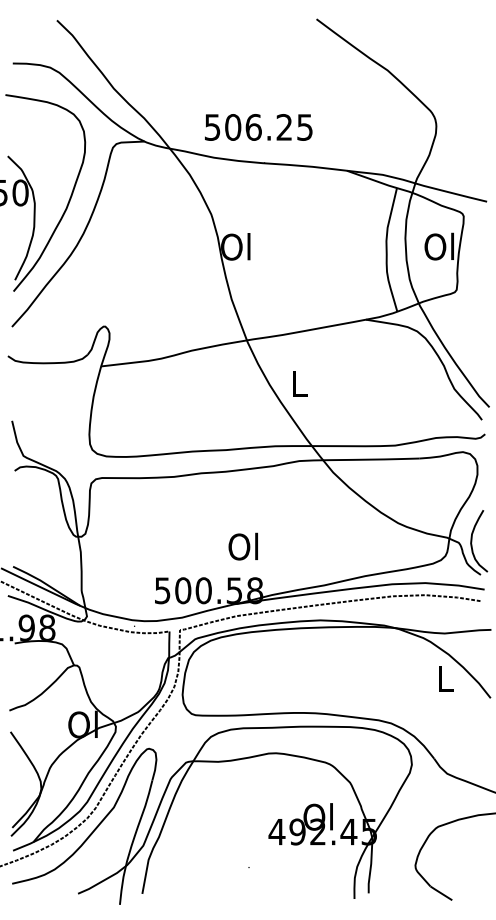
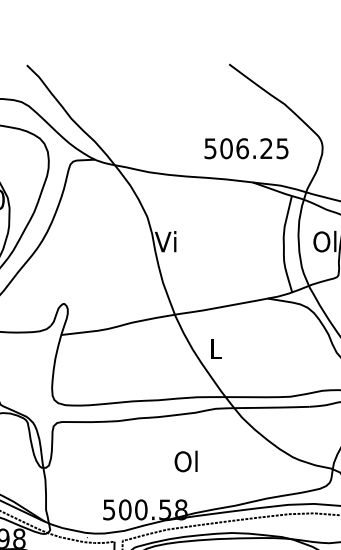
text: (258, 127) -> (246, 148), moved
text: (235, 246) -> (166, 241), Ol -> Vi
text: (242, 546) -> (185, 461), moved

